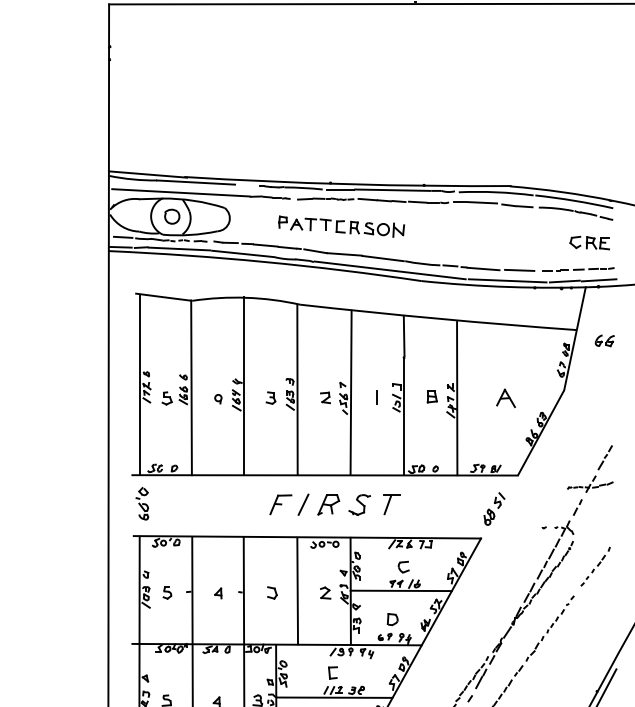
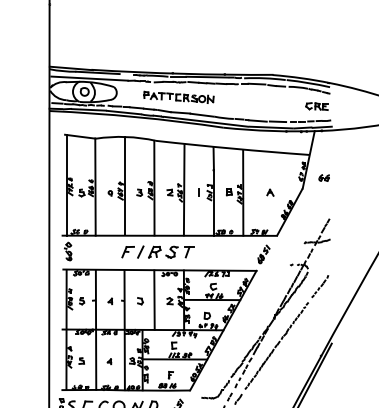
part: (603, 340) -> (323, 177), moved
part: (506, 397) -> (270, 192), size x0.62
part: (333, 503) -> (157, 251), moved

